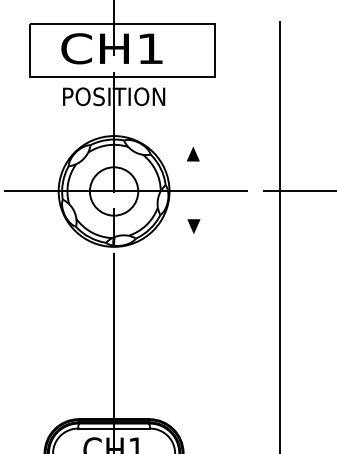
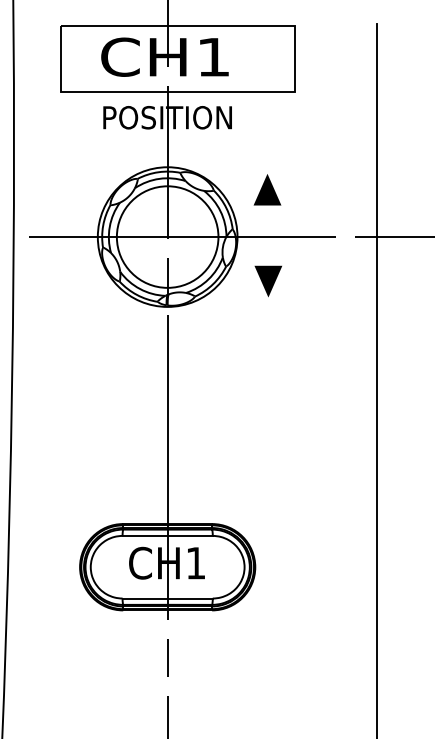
part: (193, 153) -> (267, 189), size x1.67
circle: (113, 191) -> (167, 236), size x1.67
part: (193, 226) -> (267, 281), size x1.67

